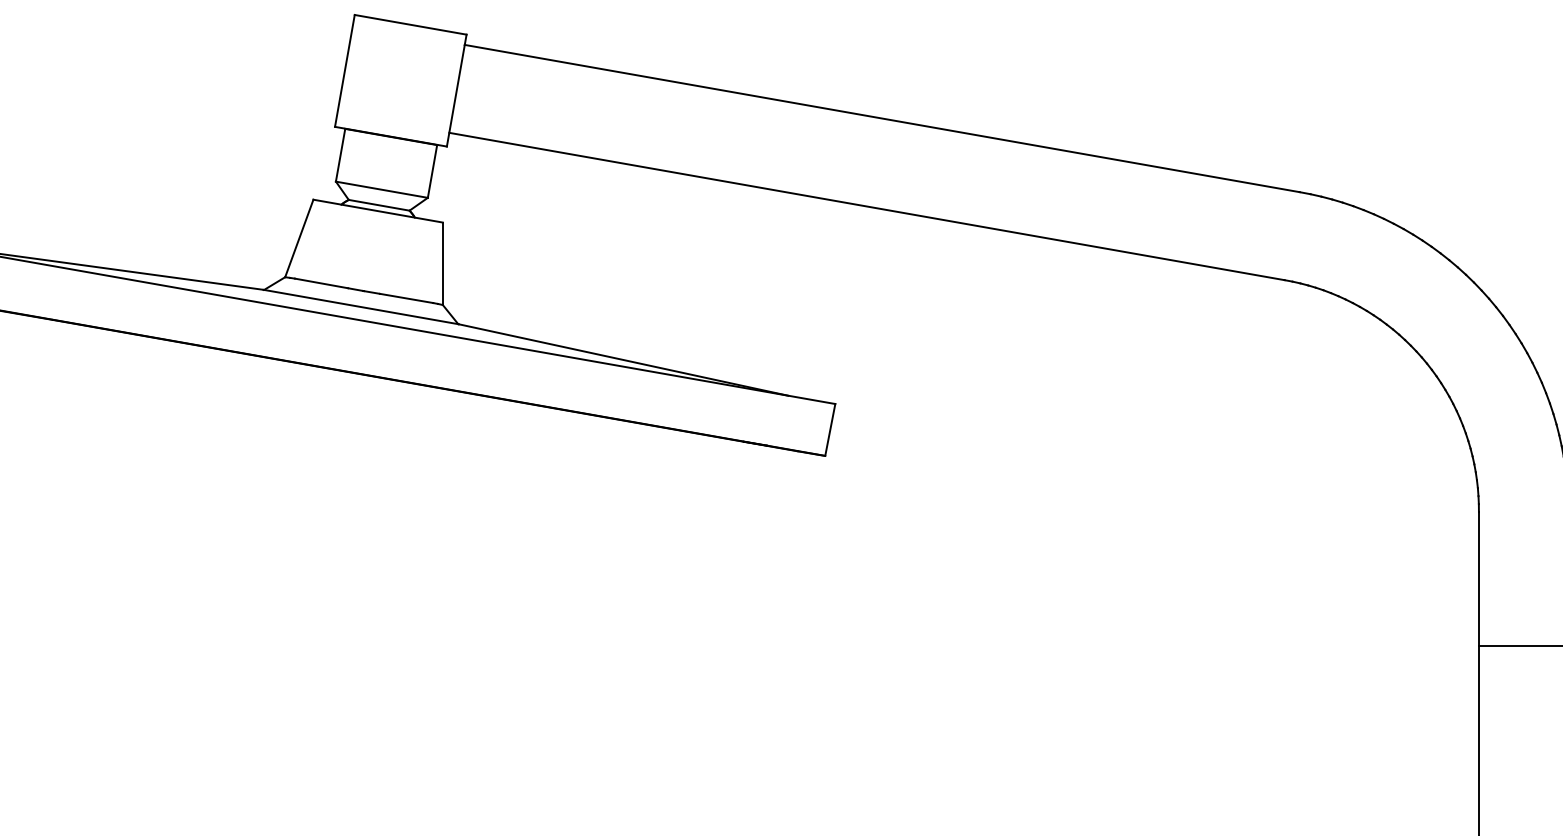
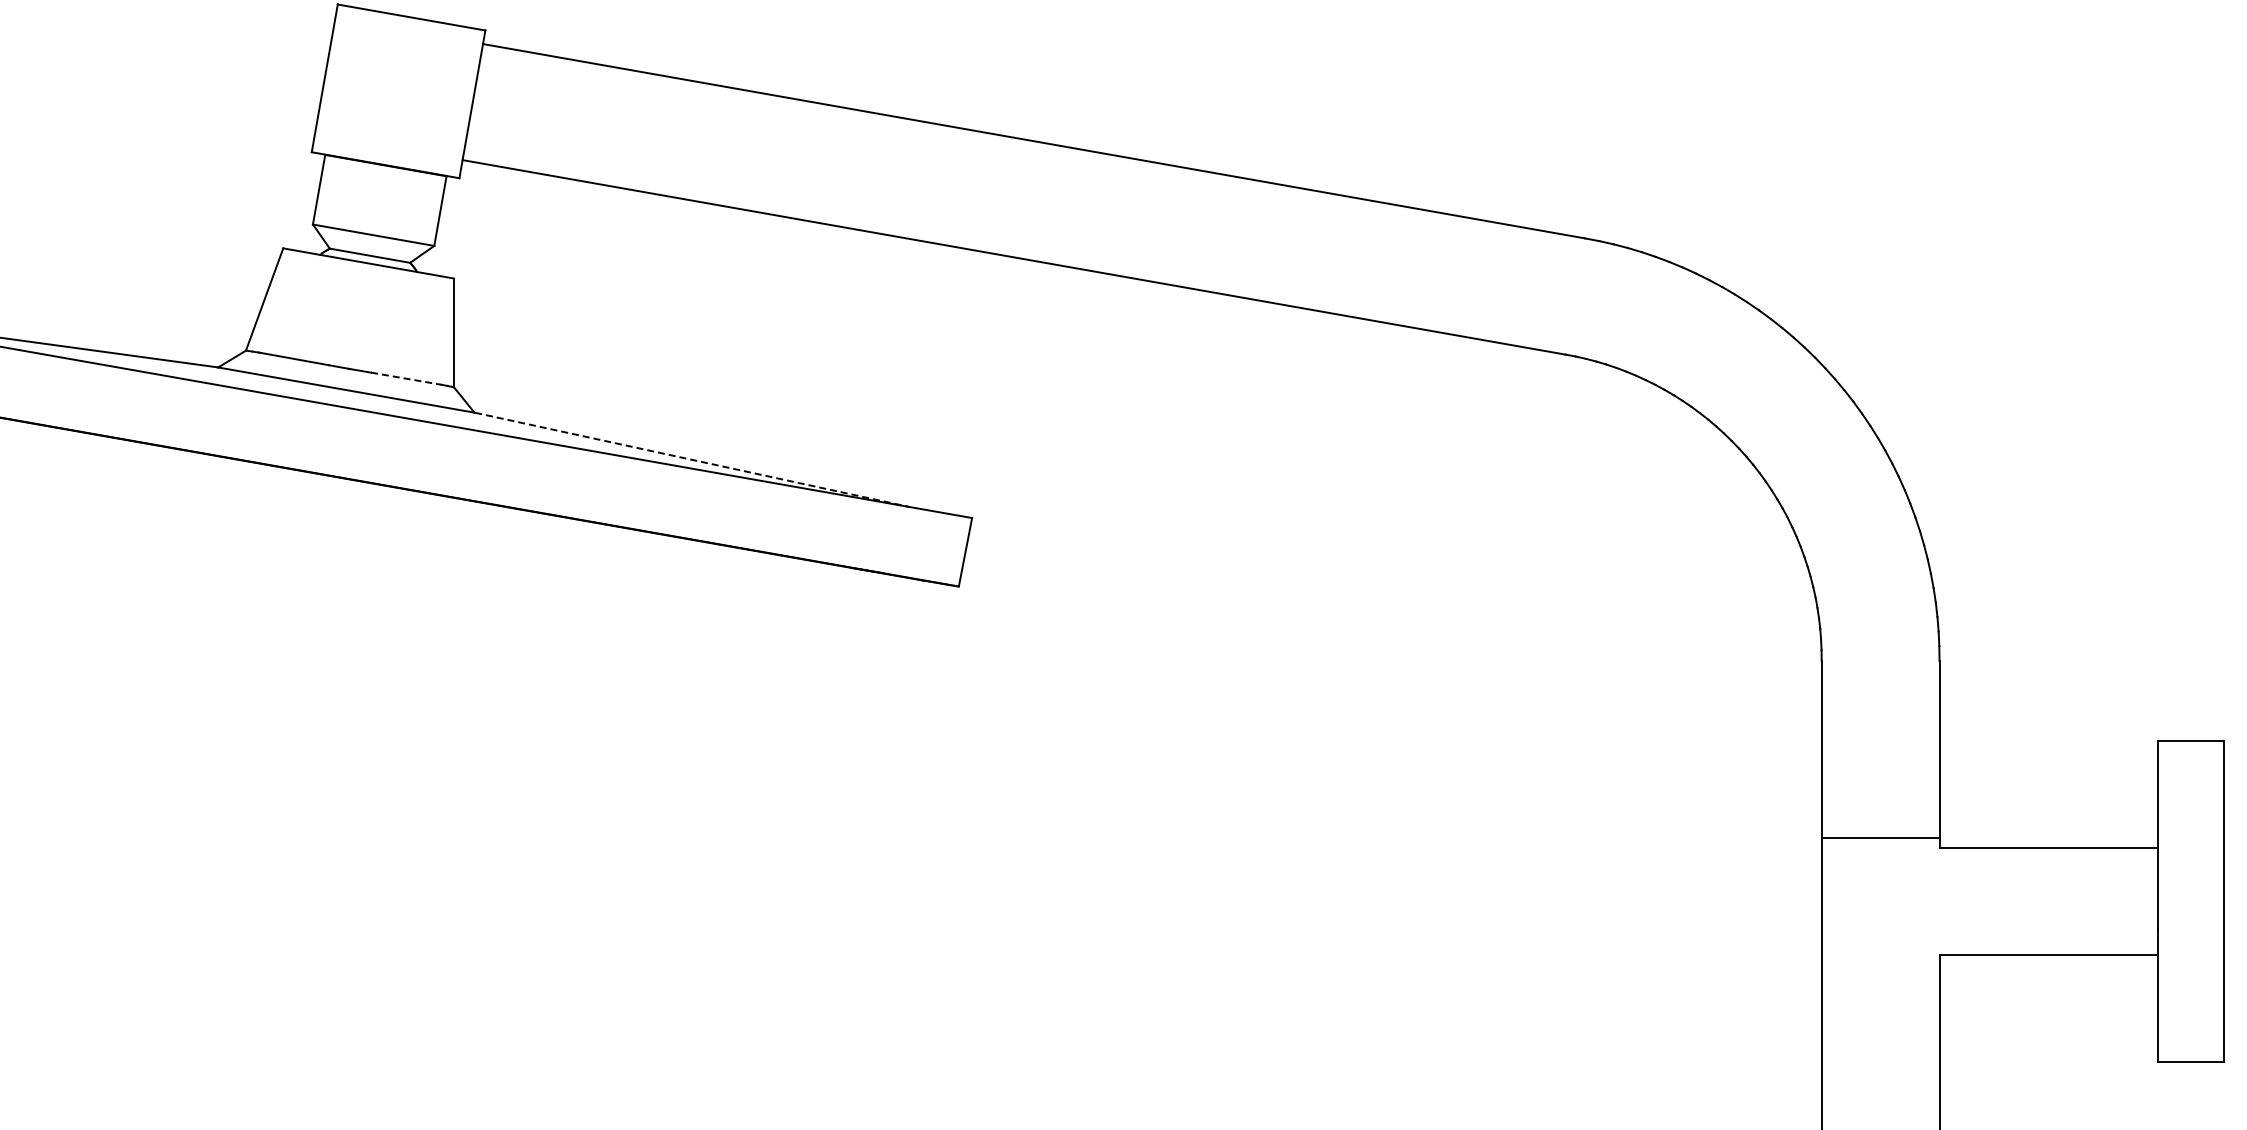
line: (406, 298) -> (406, 378), solid -> dashed
line: (624, 360) -> (693, 460), solid -> dashed

